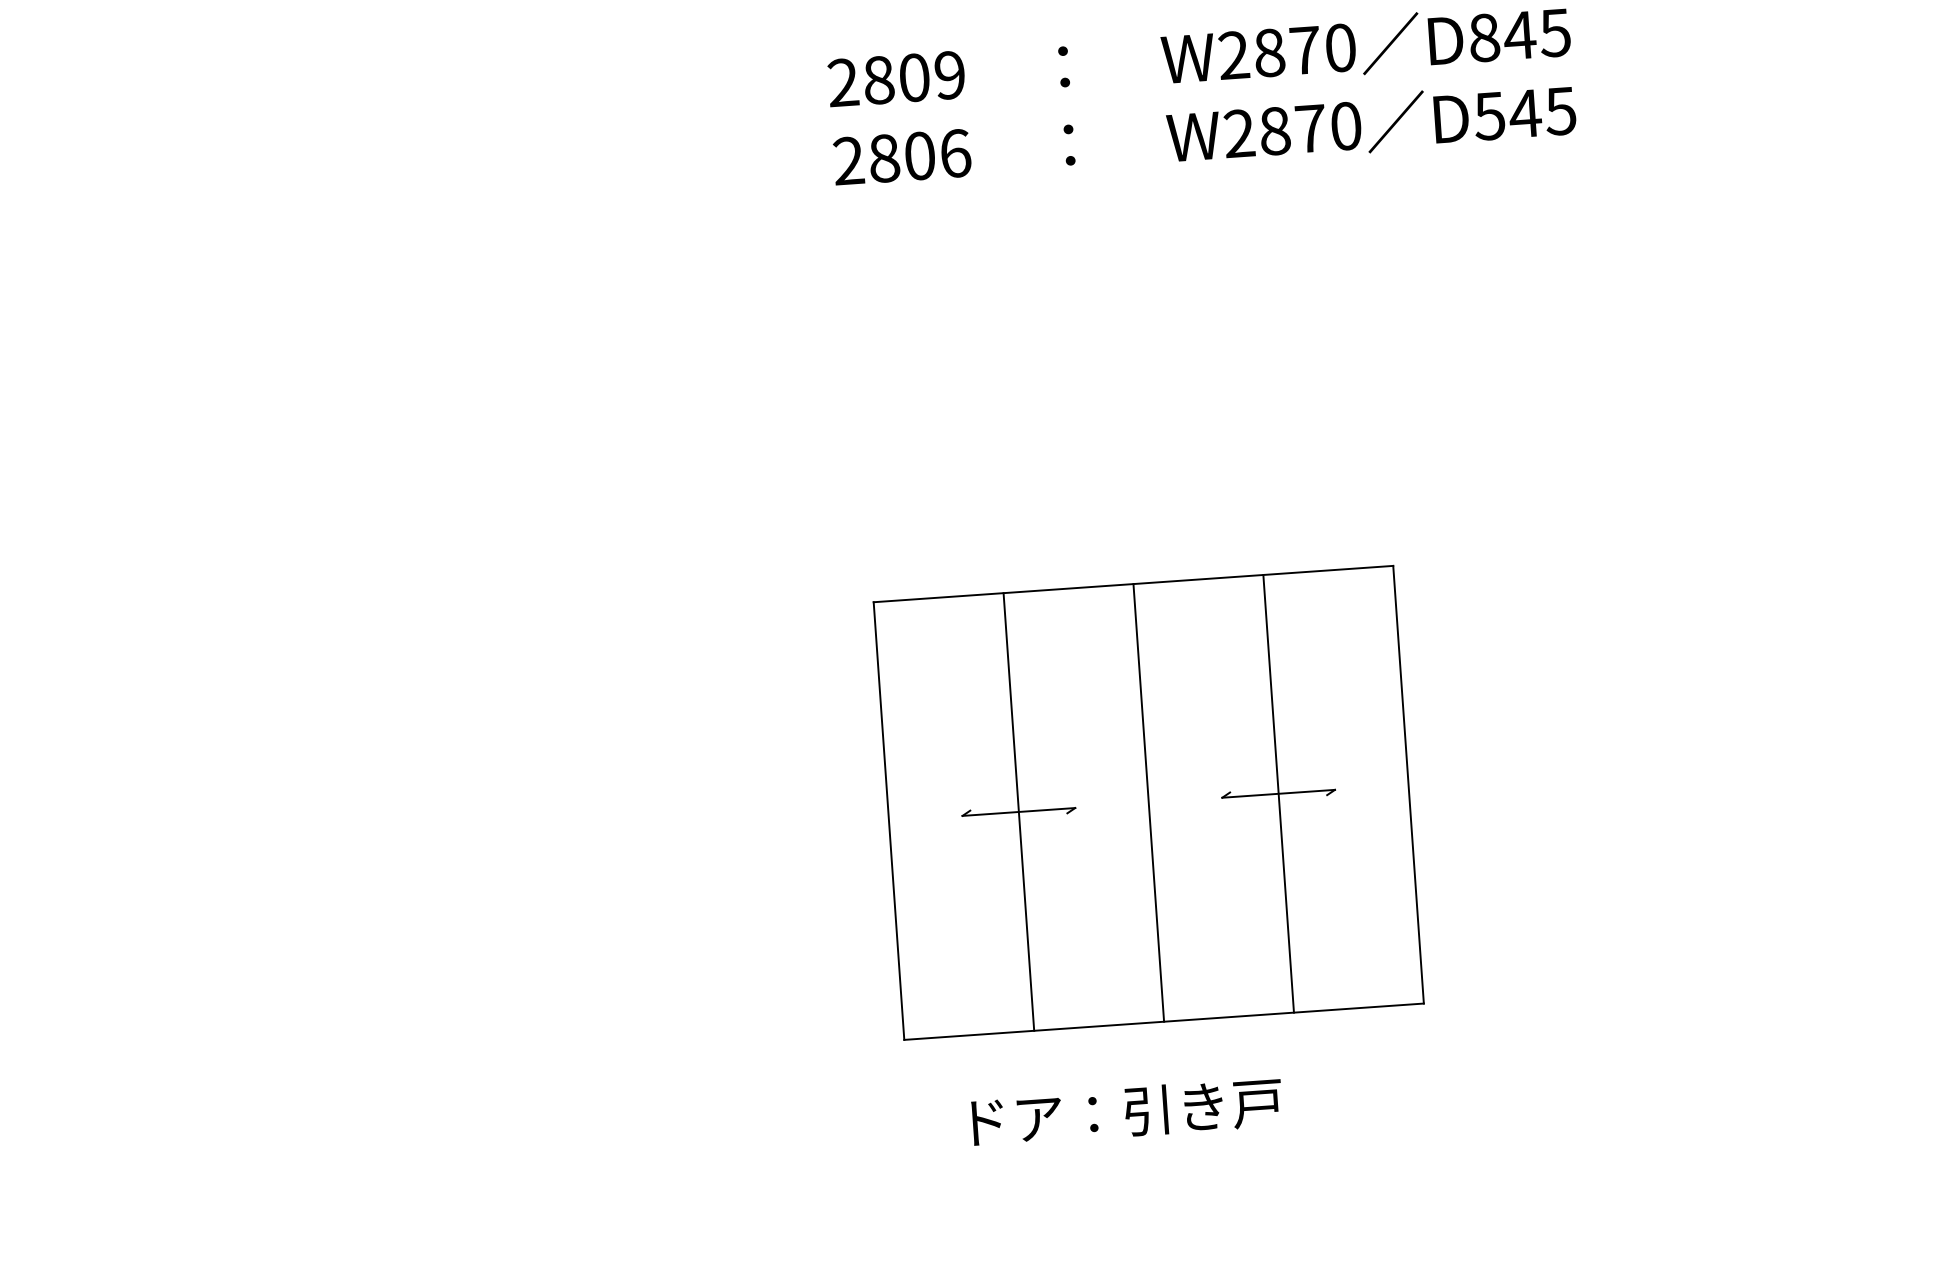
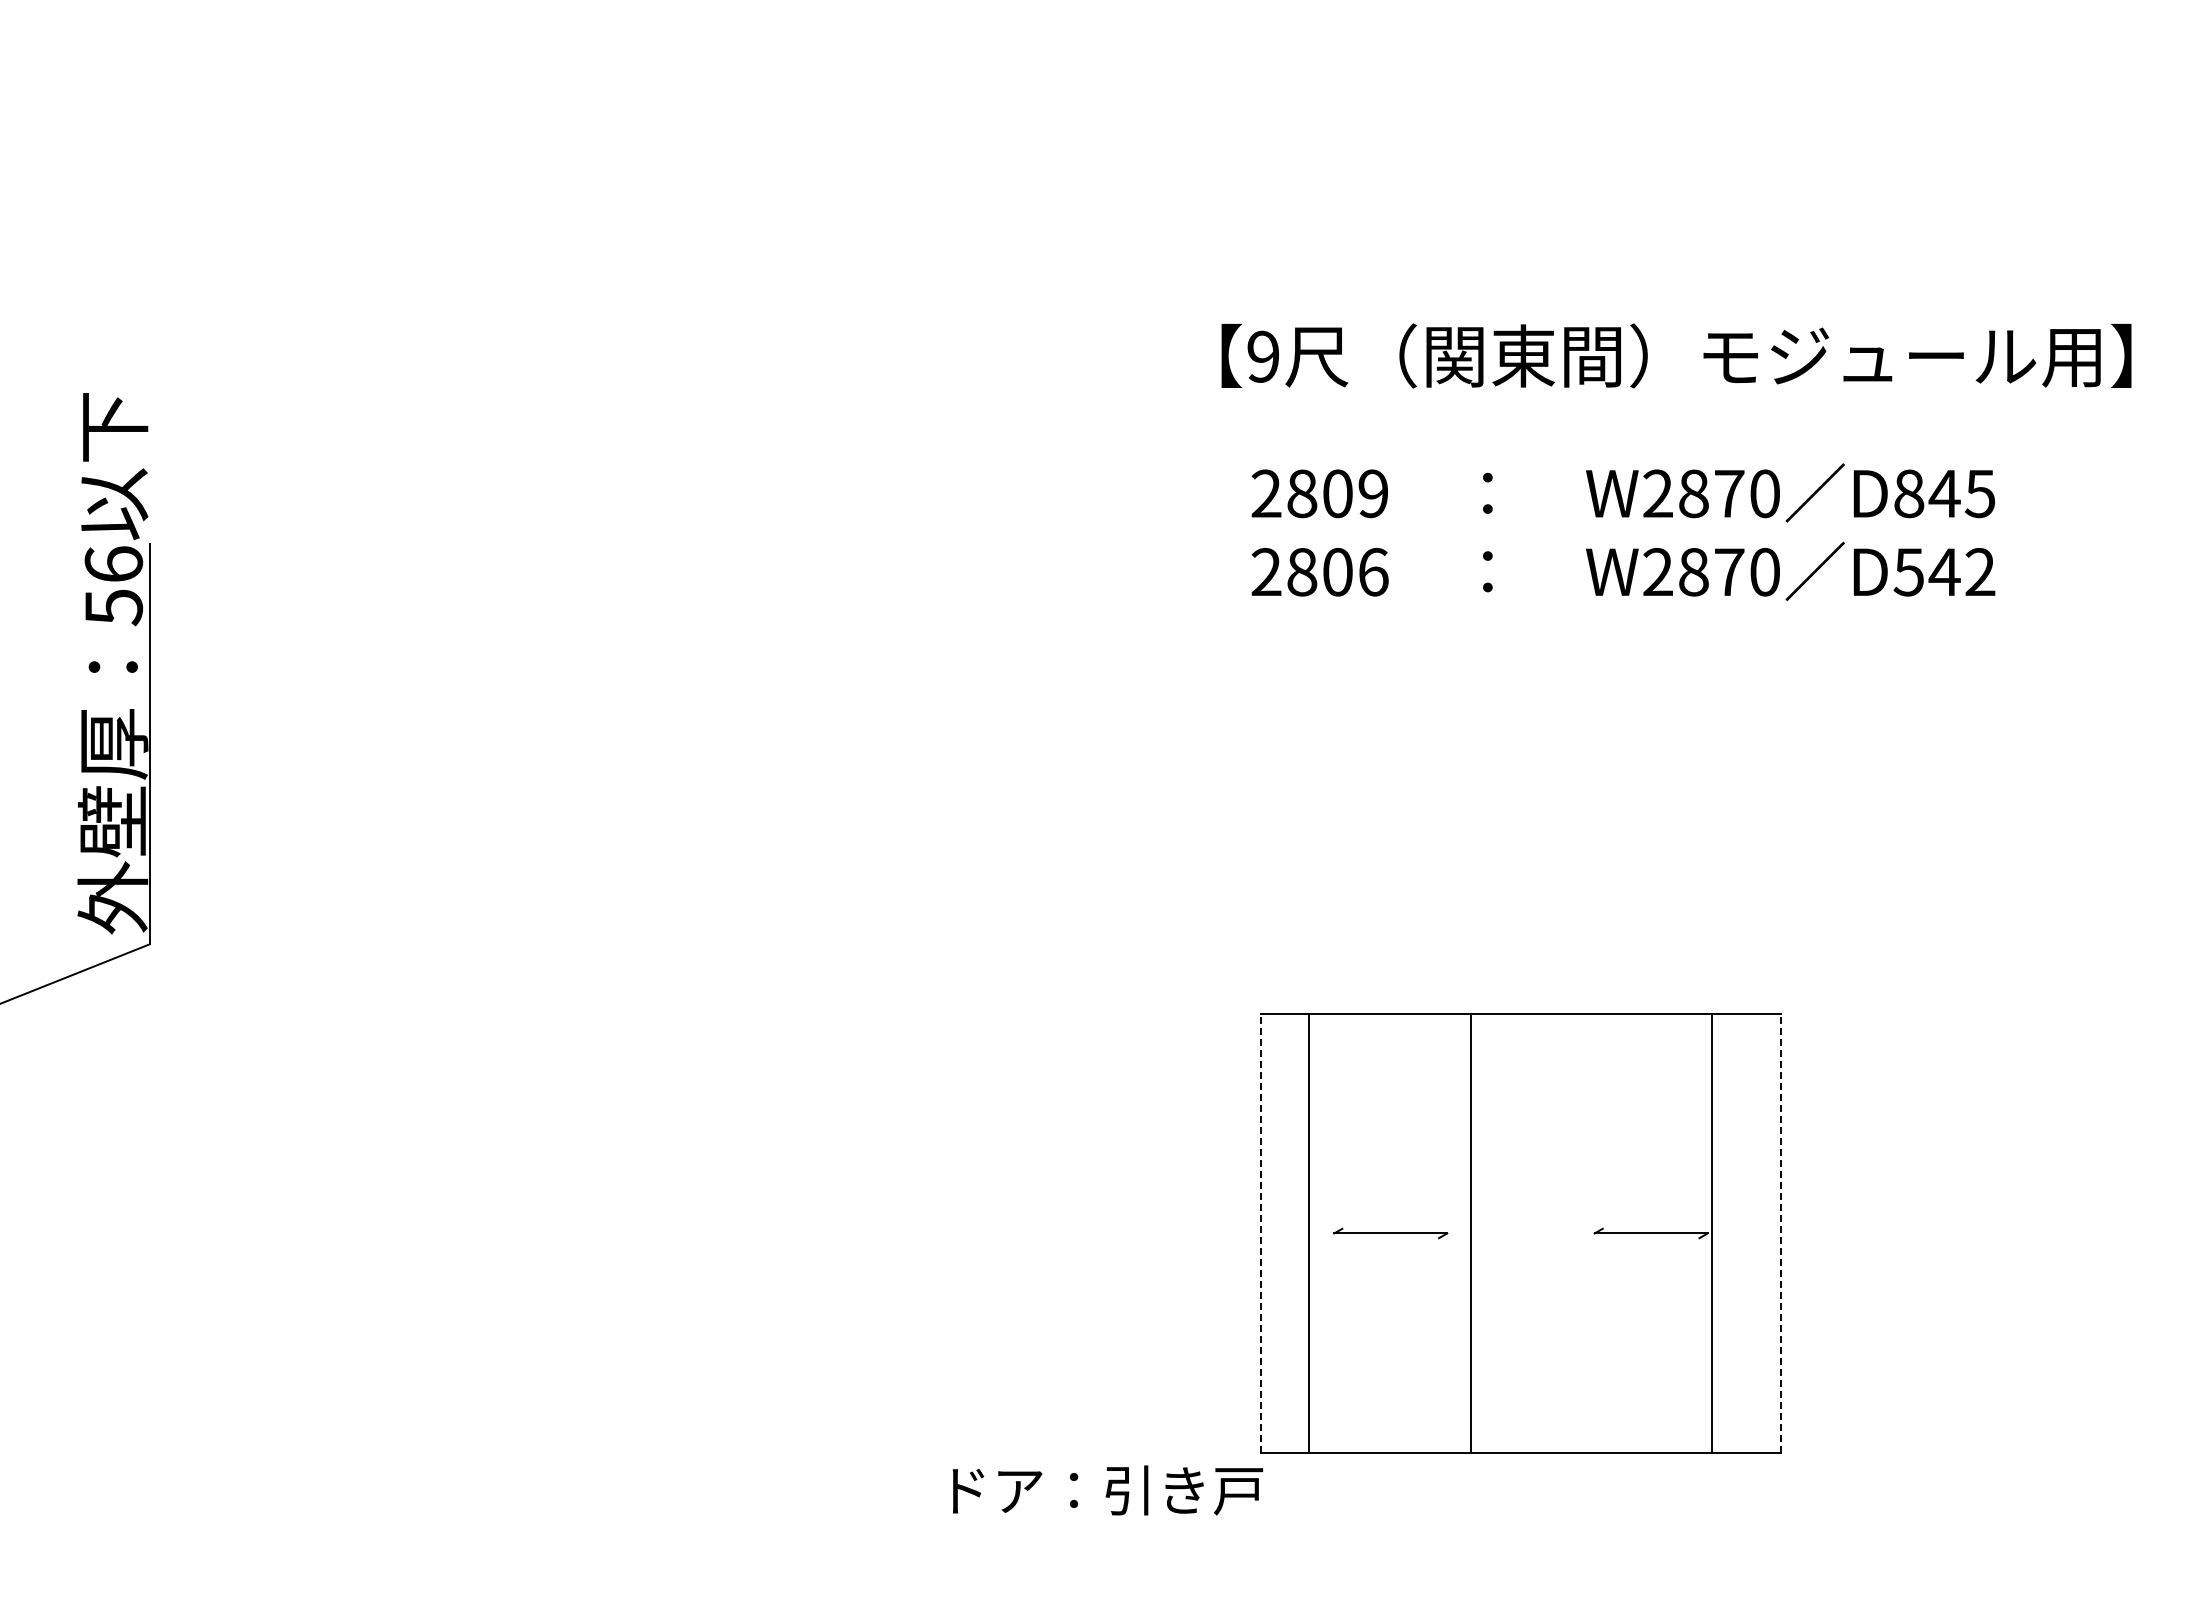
text: (1560, 111) -> (1979, 572), D545 -> D542
line: (1408, 783) -> (1781, 1232), solid -> dashed
line: (1278, 793) -> (1712, 1233), moved
line: (1148, 802) -> (1470, 1233), moved
line: (1018, 812) -> (1308, 1233), moved
line: (888, 820) -> (1260, 1232), solid -> dashed
text: (1126, 1112) -> (1107, 1490), moved

